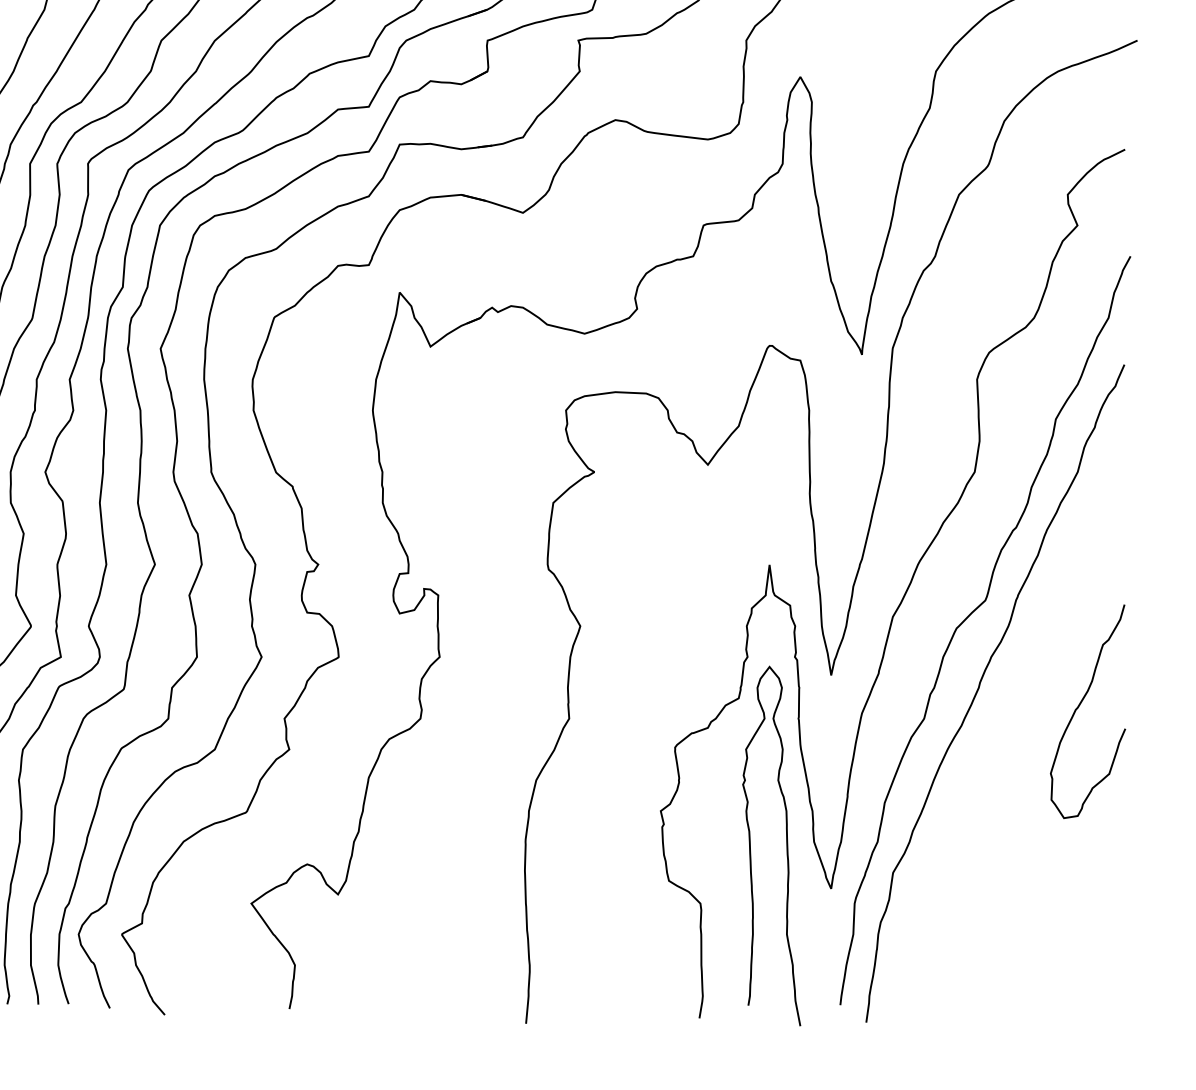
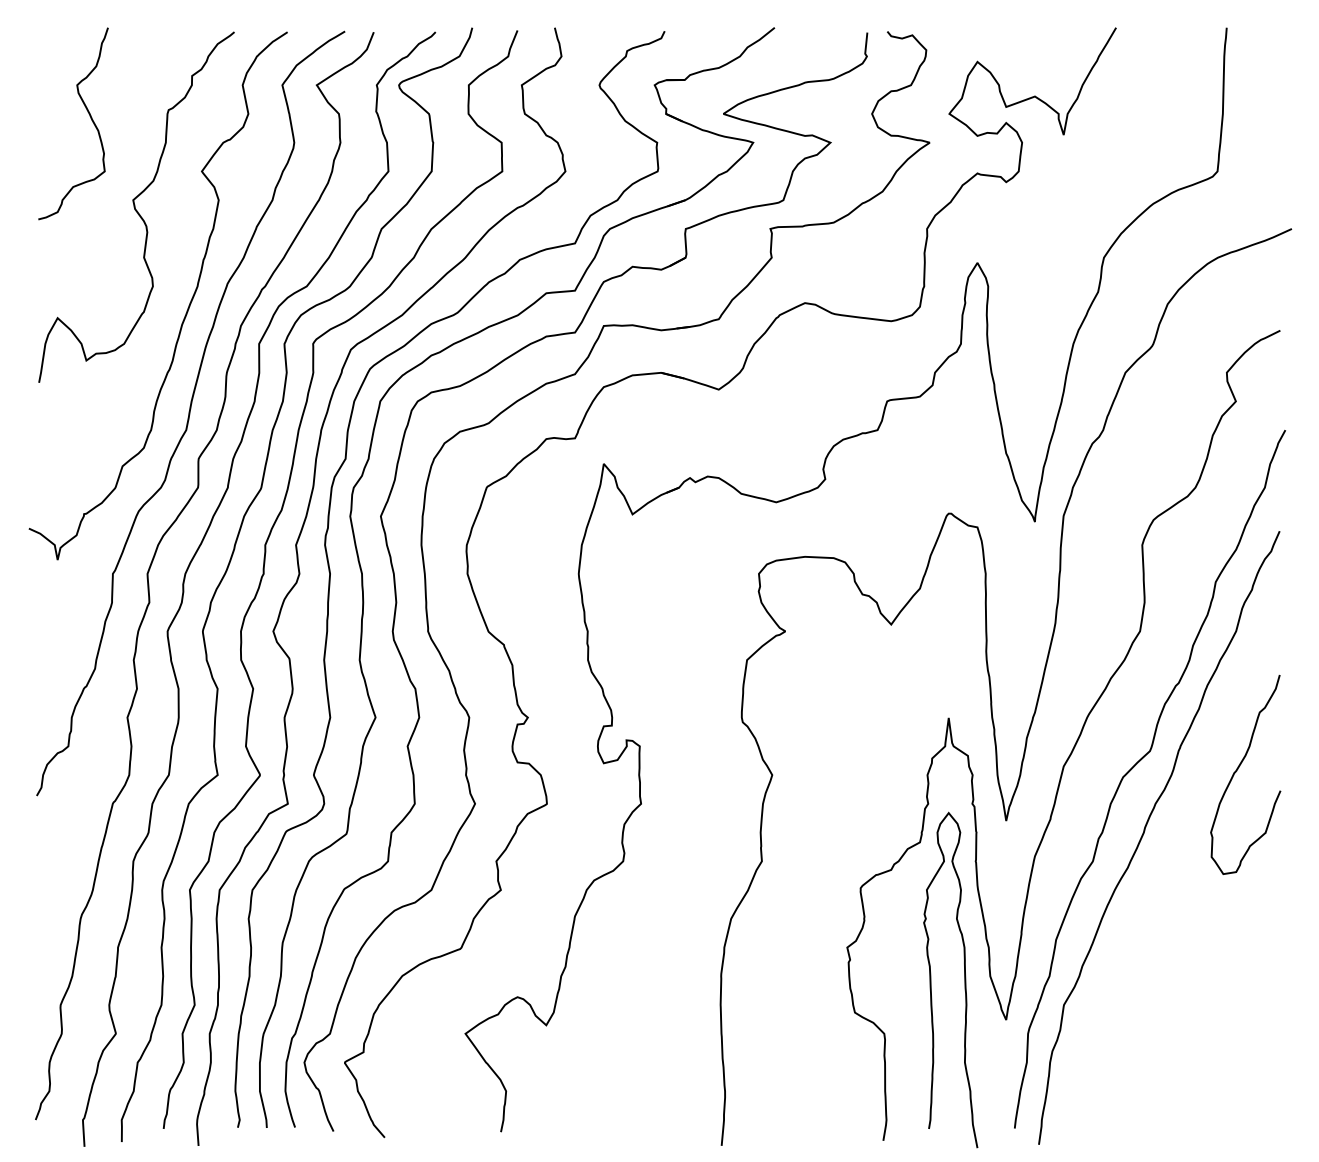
curve: (1080, 705) -> (1238, 769), moved

